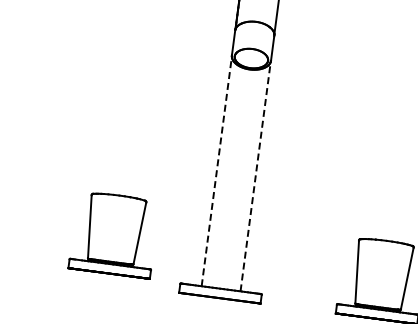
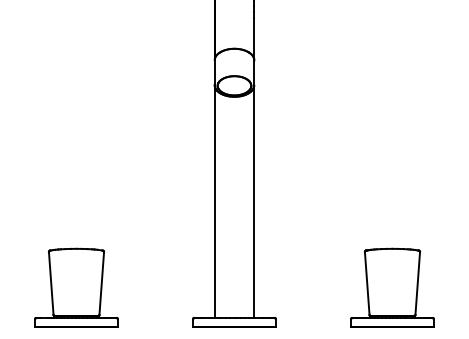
line: (216, 171) -> (214, 202), dashed -> solid
line: (256, 176) -> (254, 202), dashed -> solid
part: (114, 233) -> (76, 287), moved

